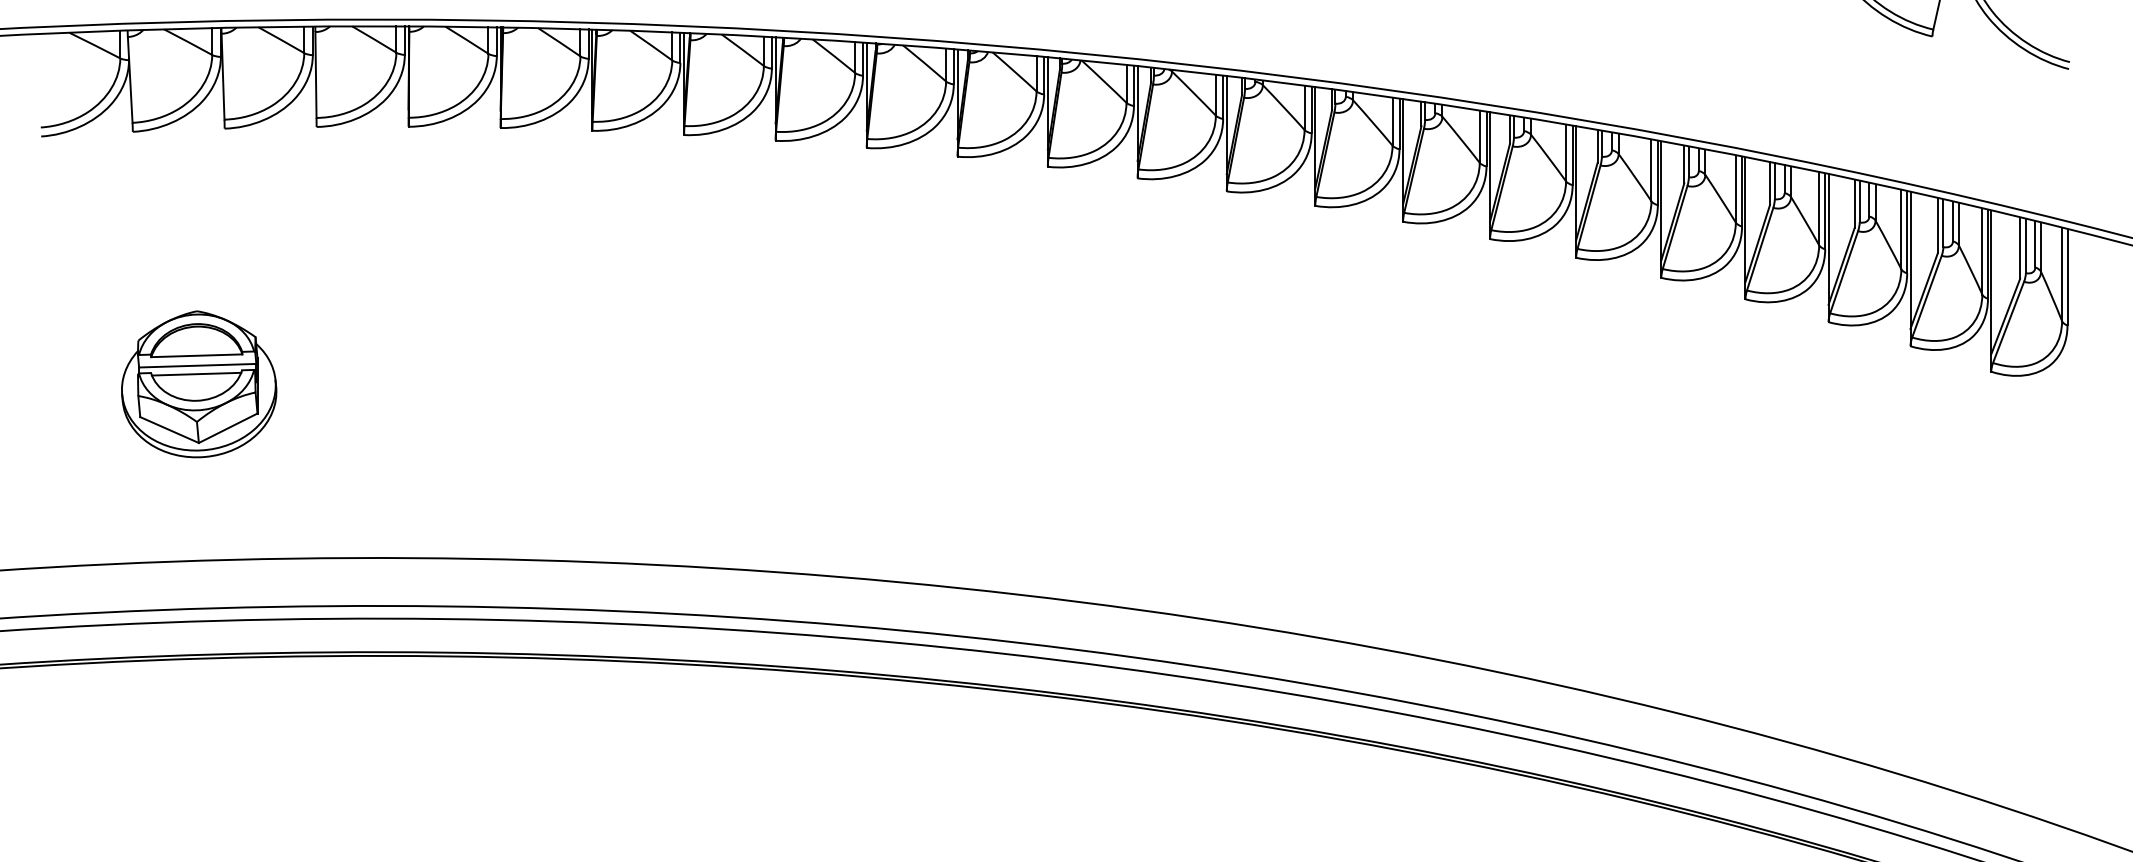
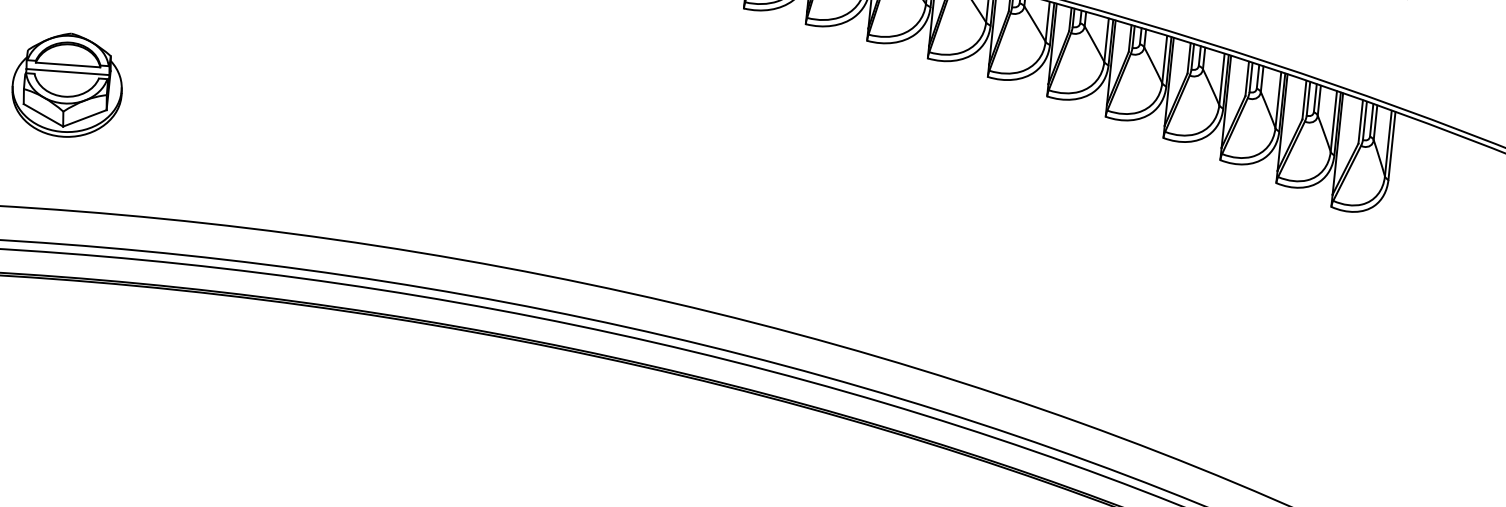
line: (196, 373) -> (66, 77), removed

